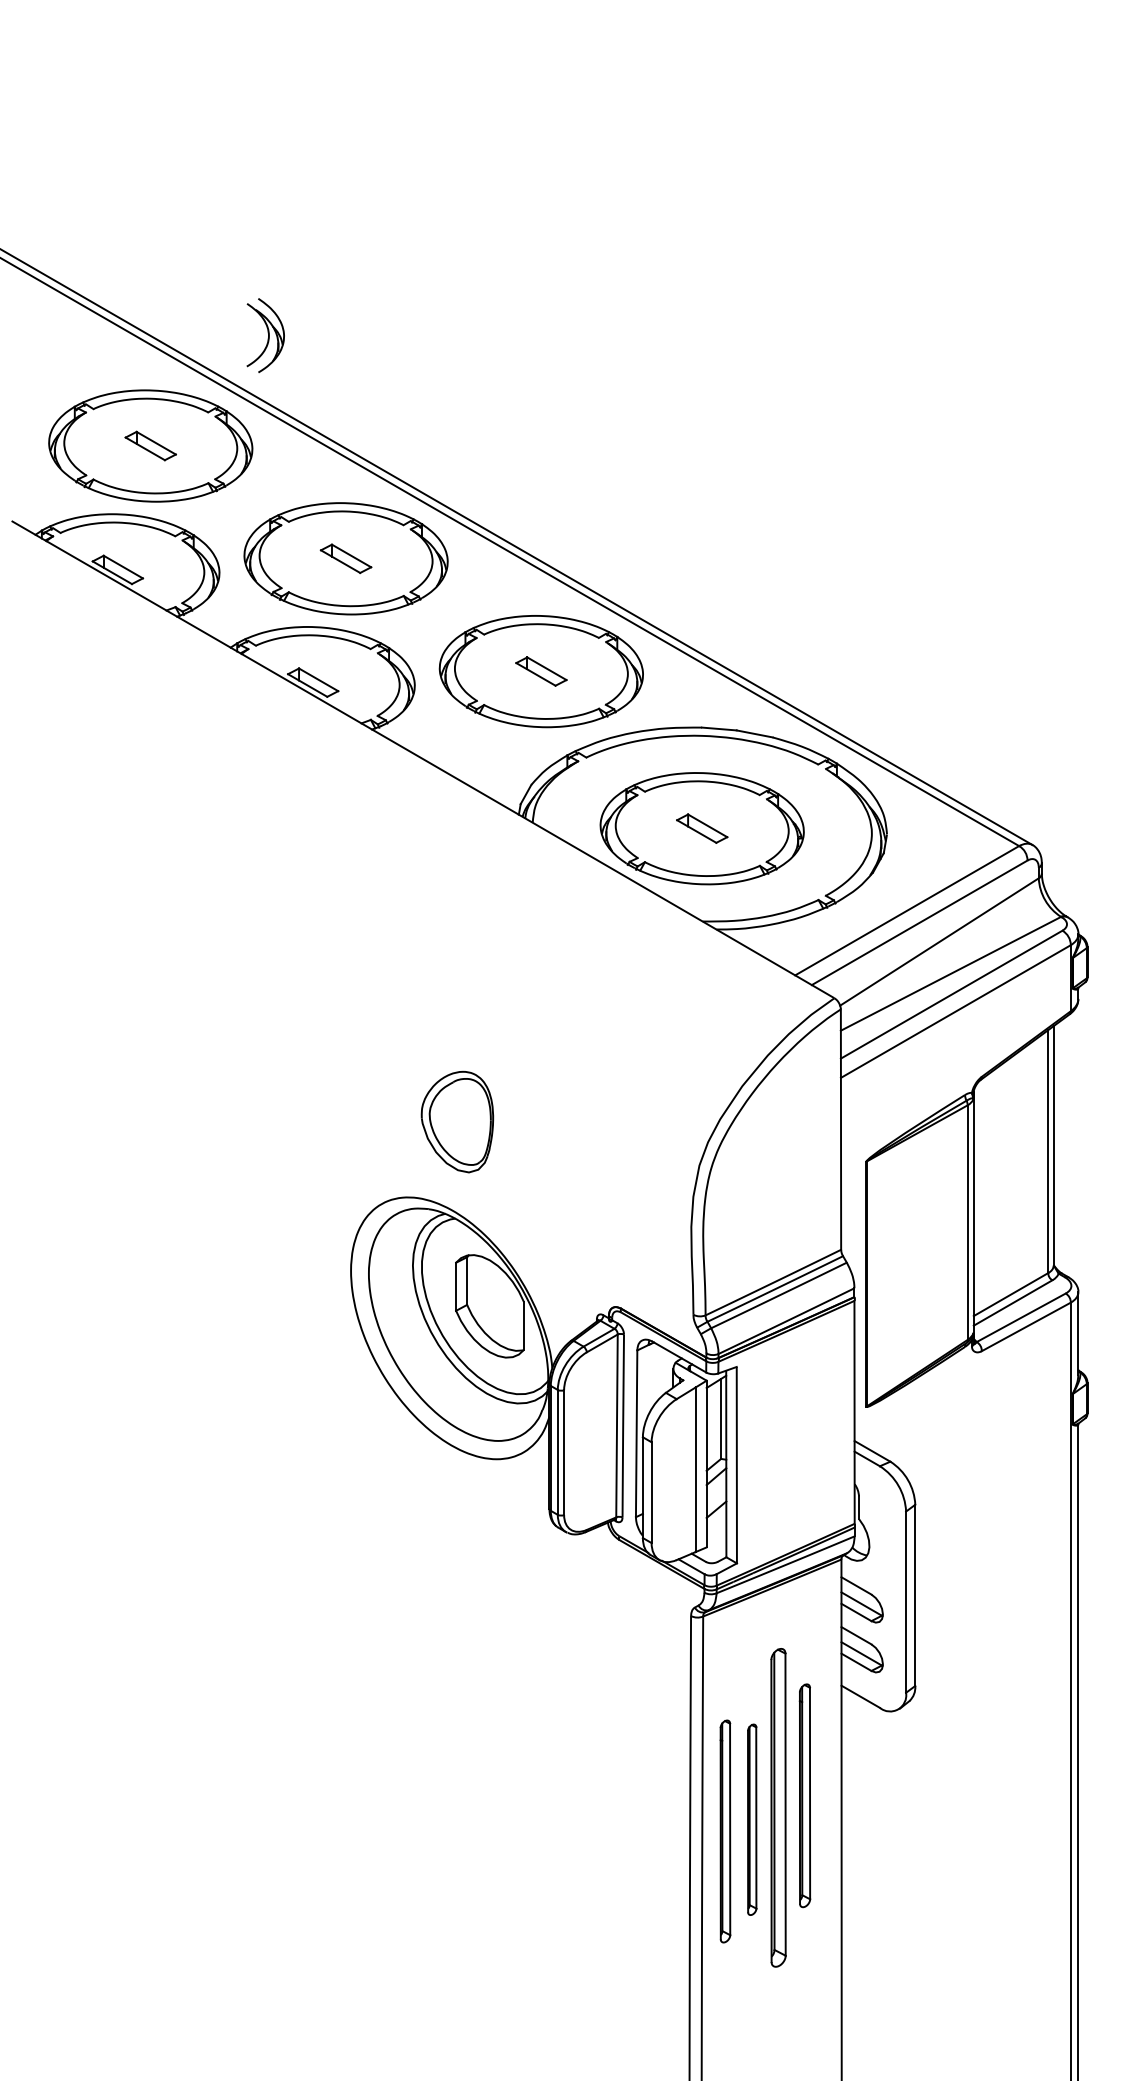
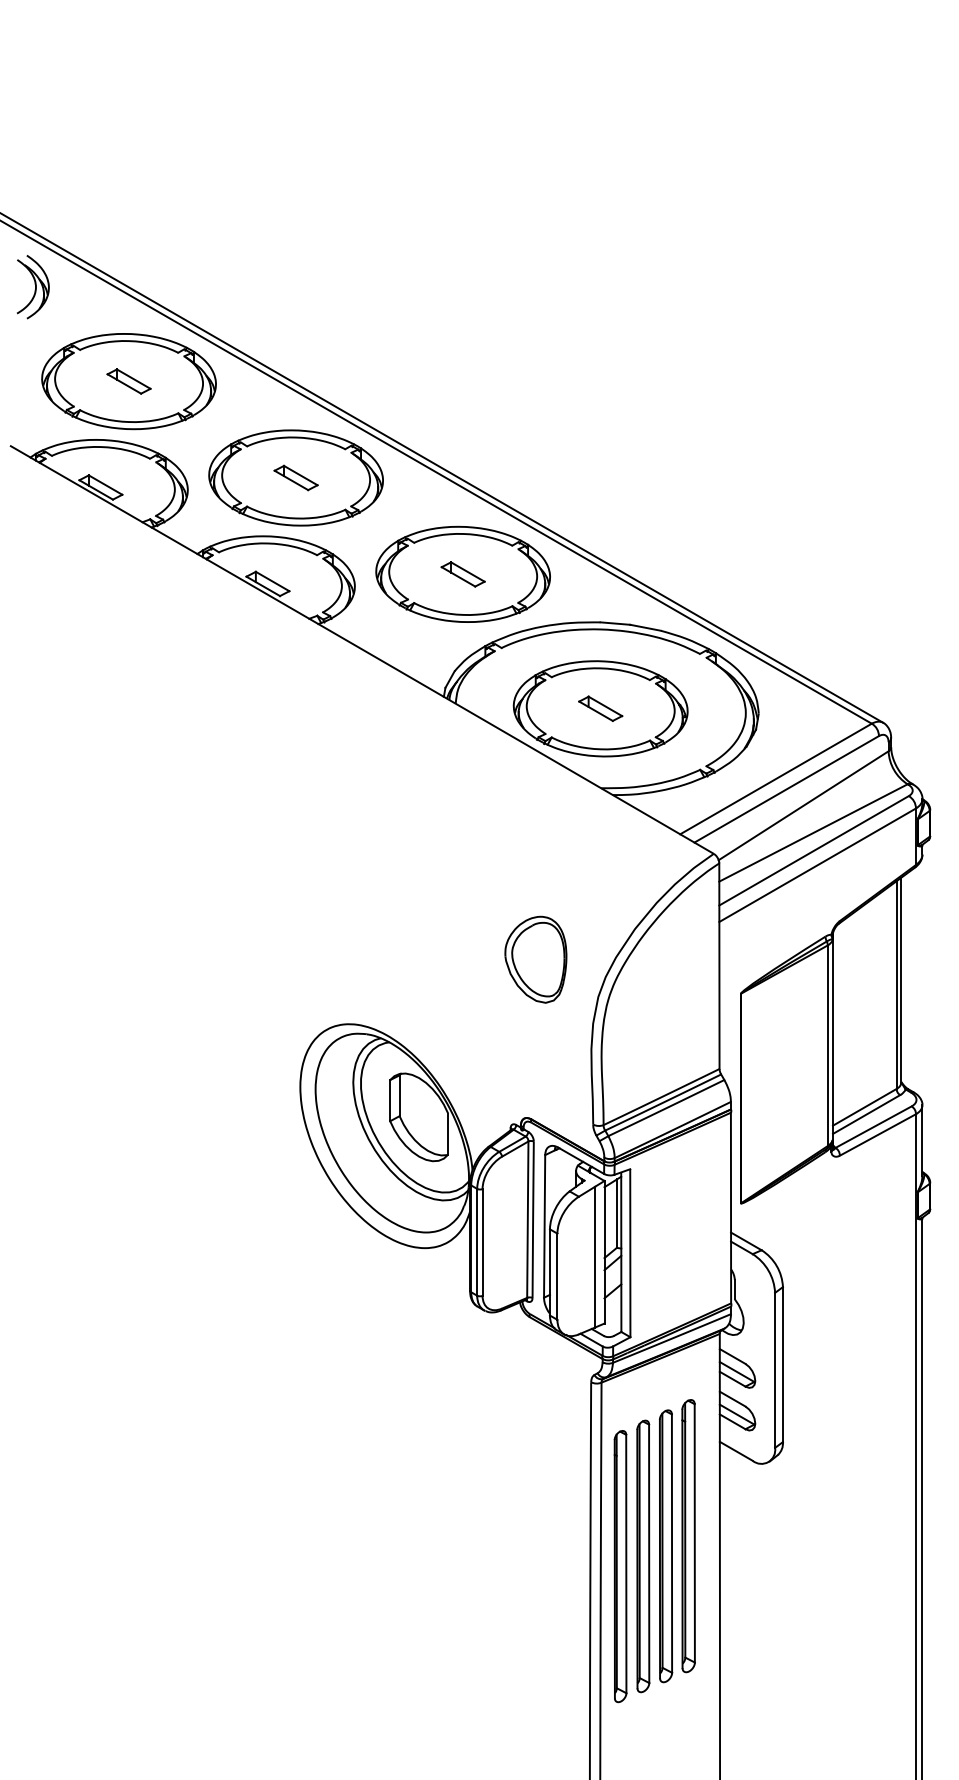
part: (265, 335) -> (33, 287), moved
part: (457, 1121) -> (535, 959), moved
part: (804, 1795) -> (688, 1535), size x1.43
part: (752, 1819) -> (643, 1556), size x1.67
part: (725, 1831) -> (620, 1566), size x1.43

